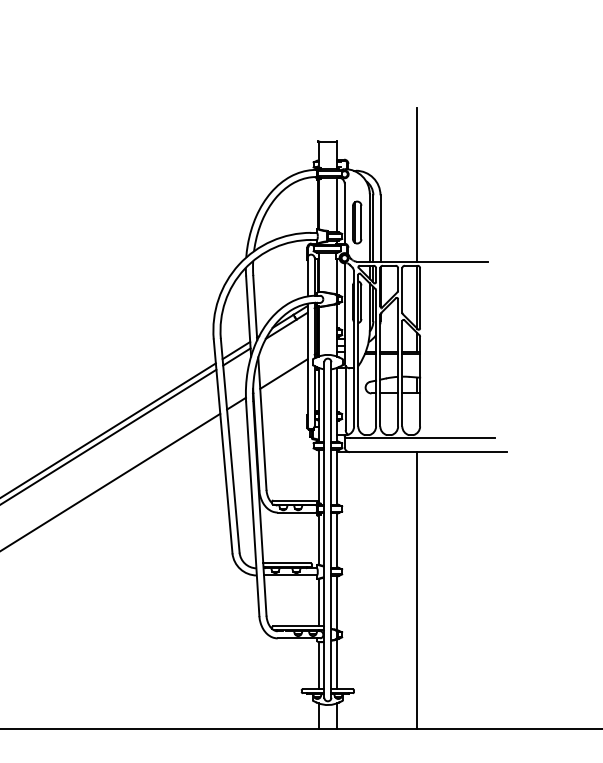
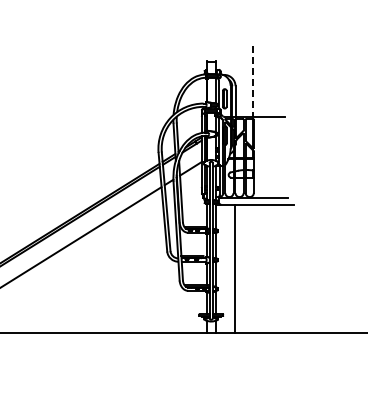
line: (417, 185) -> (252, 81), solid -> dashed
line: (417, 590) -> (234, 268), moved

